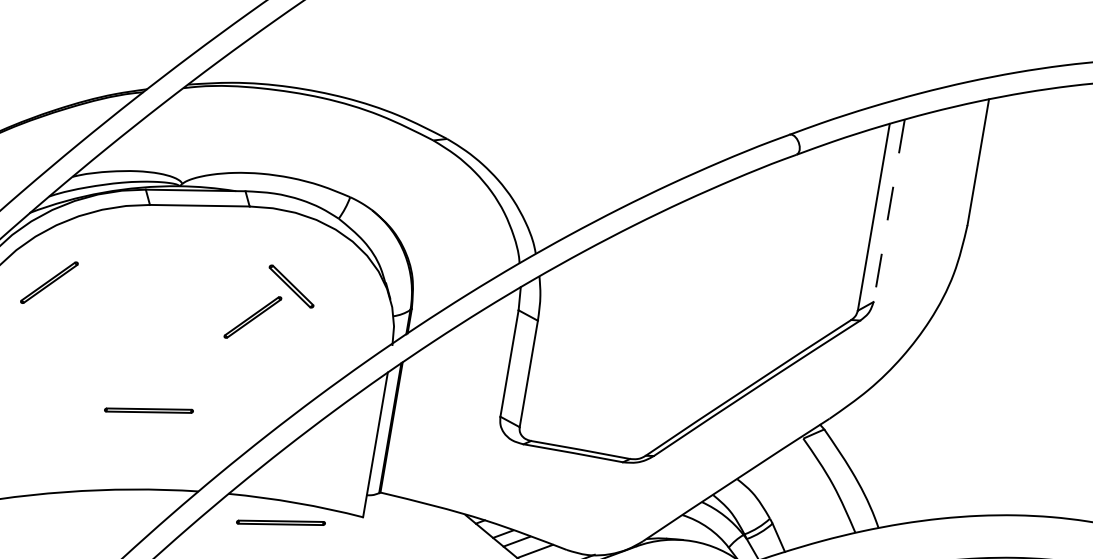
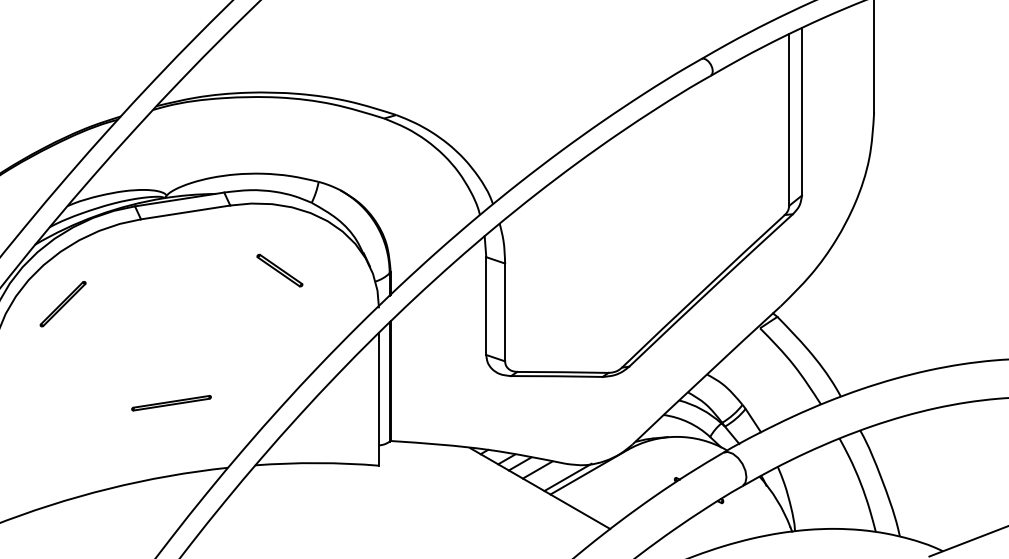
line: (888, 210) -> (801, 111), dashed -> solid
part: (252, 317) -> (249, 304), removed
part: (280, 523) -> (306, 483), removed

